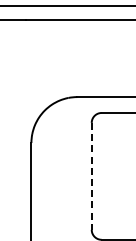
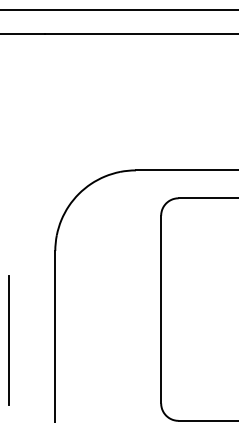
line: (91, 176) -> (160, 309), dashed -> solid
line: (5, 193) -> (9, 339), added

